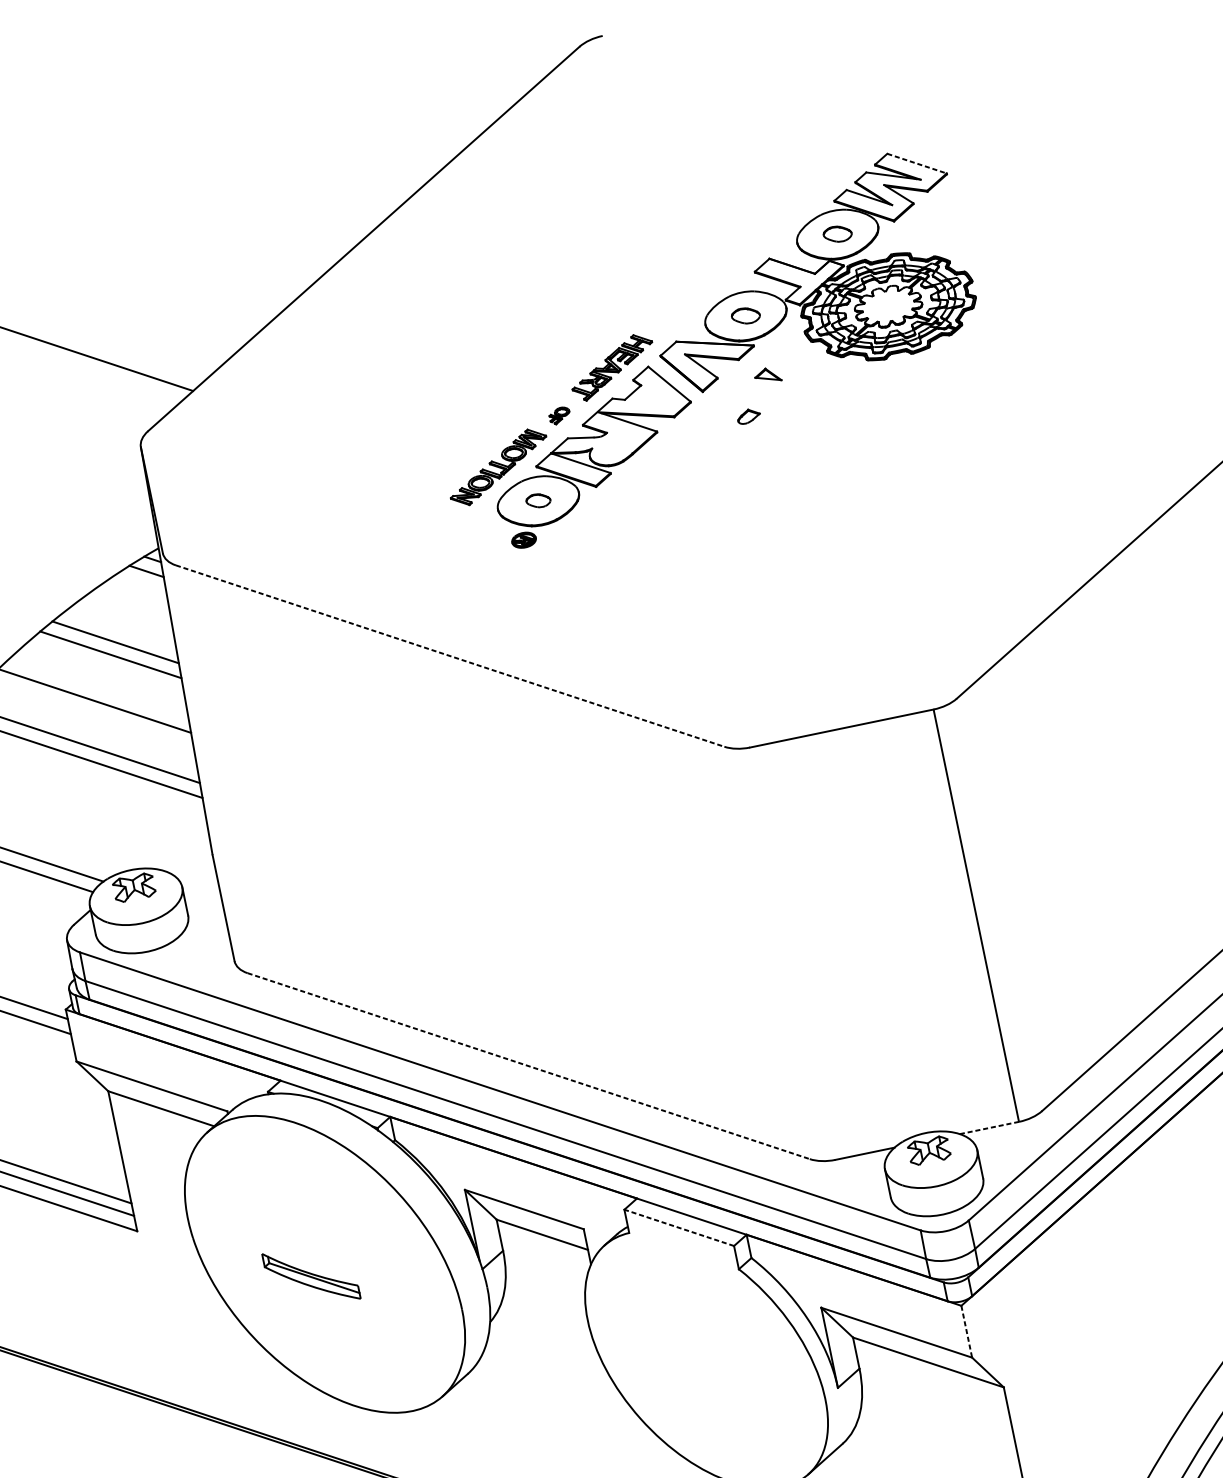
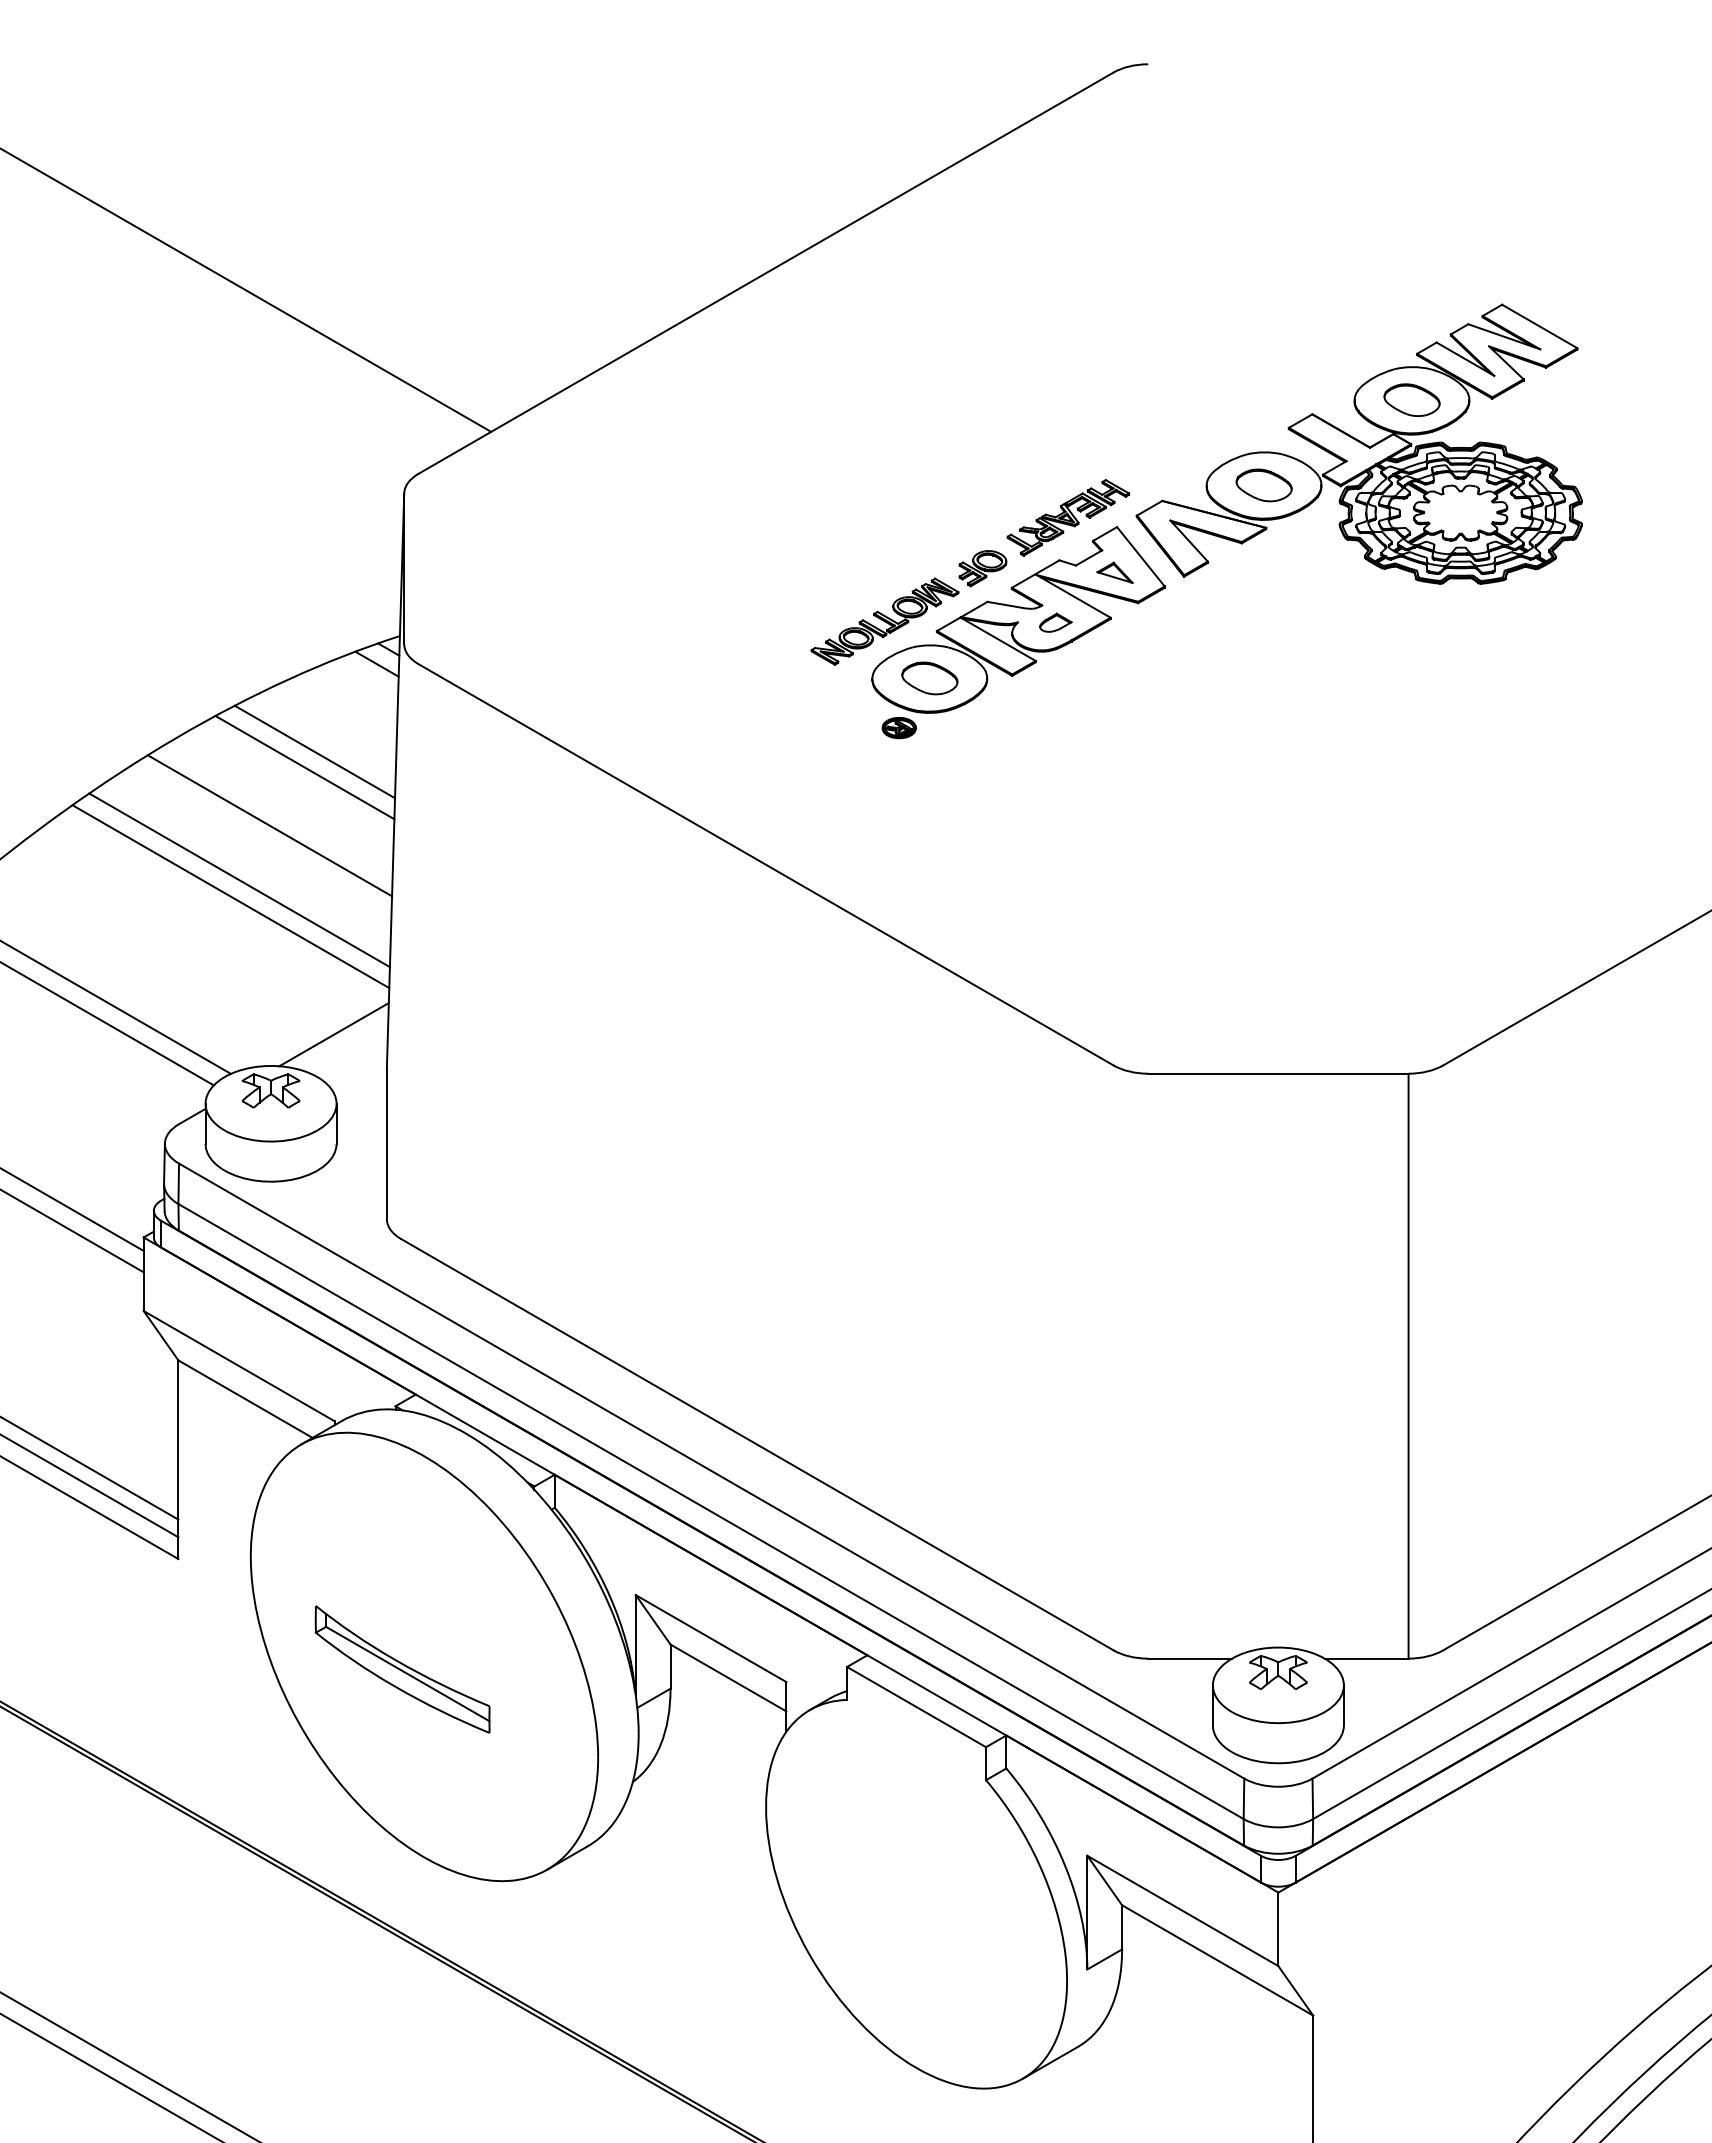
line: (917, 163) -> (1540, 326), dashed -> solid
part: (837, 233) -> (1411, 399), size x1.43
part: (745, 316) -> (1263, 485), size x1.43
part: (767, 375) -> (1114, 572), moved
part: (559, 415) -> (982, 568), size x1.67
part: (748, 416) -> (1055, 622), moved
part: (538, 500) -> (929, 678), size x1.67
line: (450, 656) -> (766, 865), dashed -> solid
line: (170, 838) -> (333, 1034), added
line: (528, 1065) -> (757, 1444), dashed -> solid
line: (989, 1127) -> (1366, 1658), dashed -> solid
line: (679, 1227) -> (916, 1706), dashed -> solid
part: (311, 1276) -> (402, 1669), size x1.43
line: (966, 1331) -> (1278, 1929), dashed -> solid

